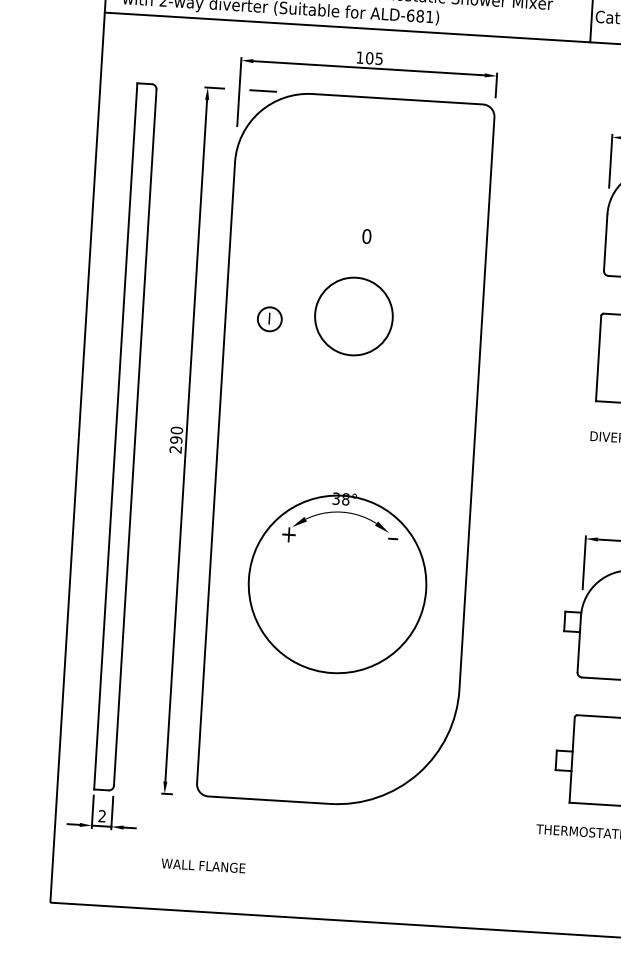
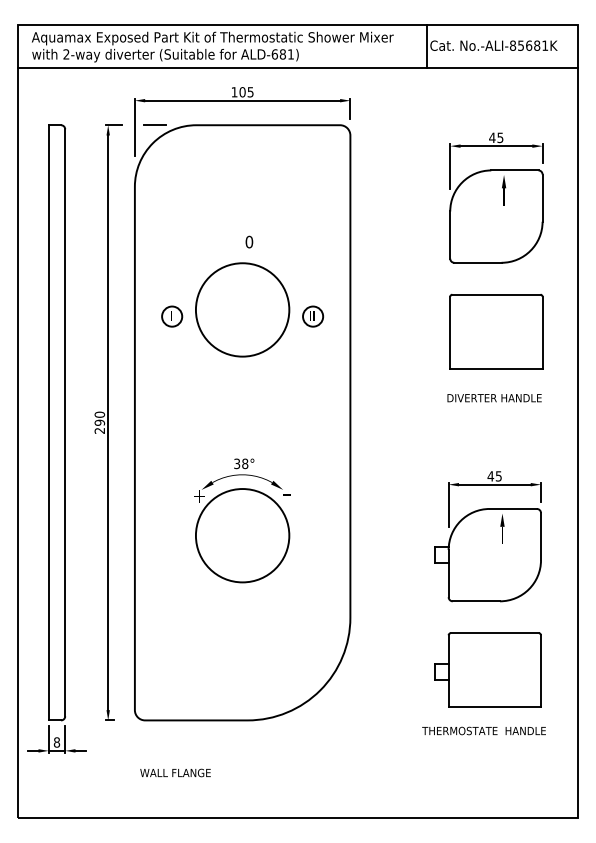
circle: (353, 316) -> (242, 309), size x1.43
part: (437, 329) -> (313, 316), added
circle: (337, 584) -> (242, 535), size x0.62
text: (101, 816) -> (56, 742), 2 -> 8
text: (203, 865) -> (175, 772), moved

